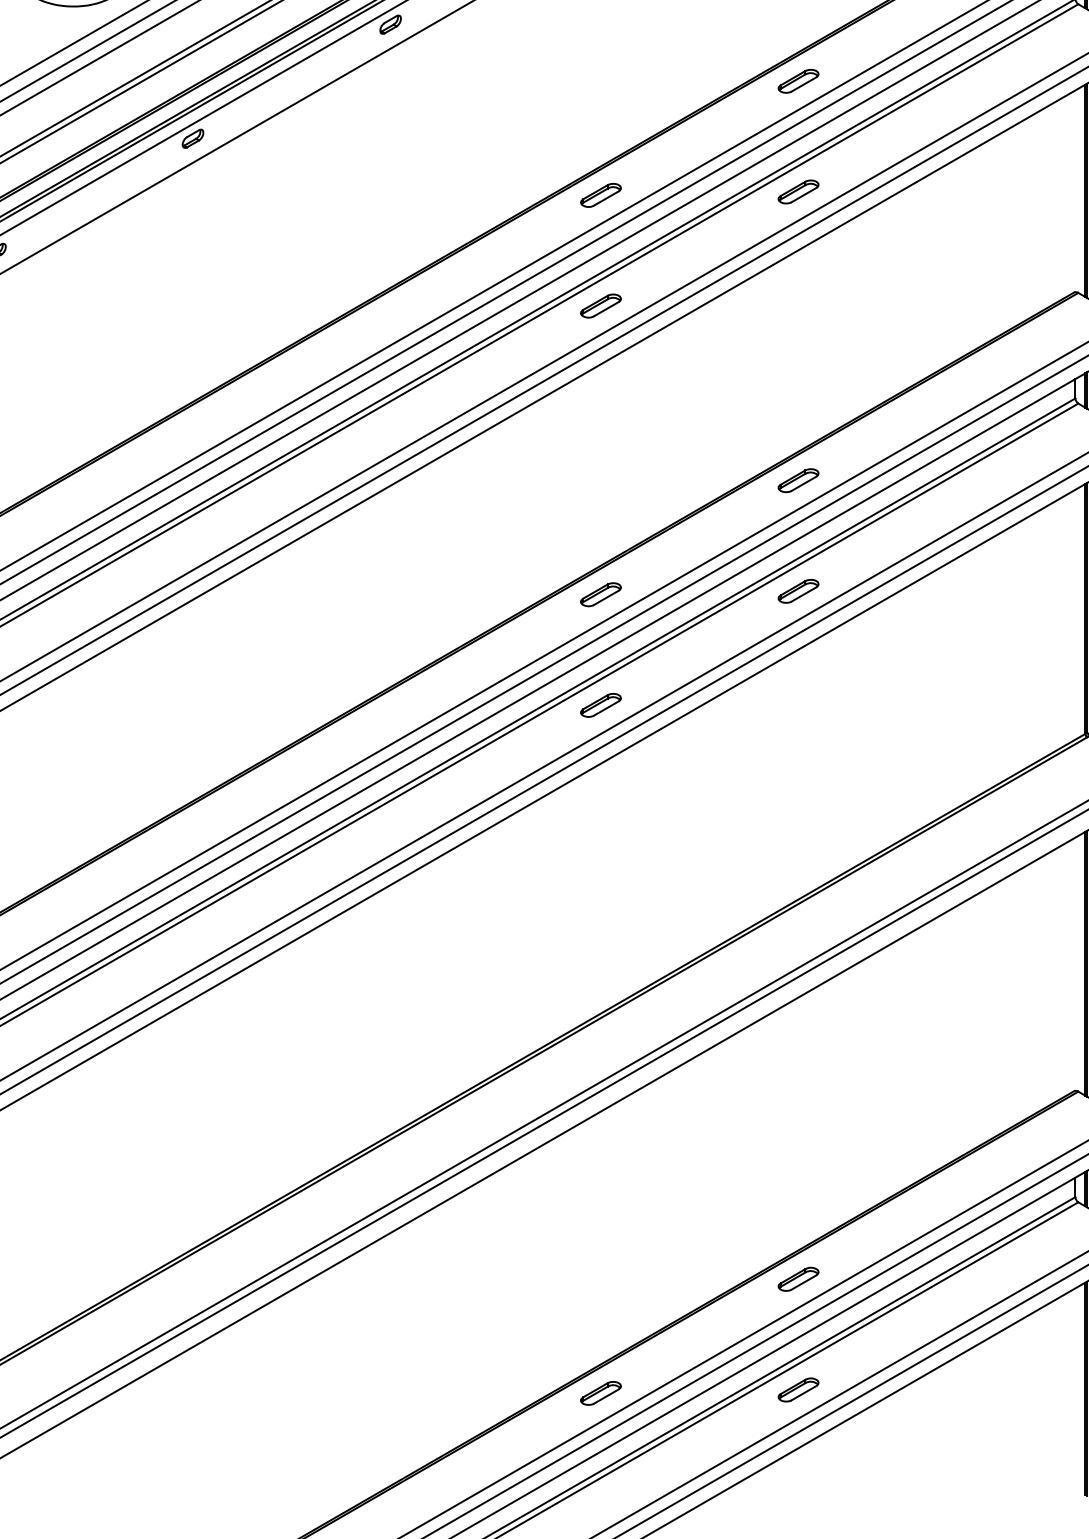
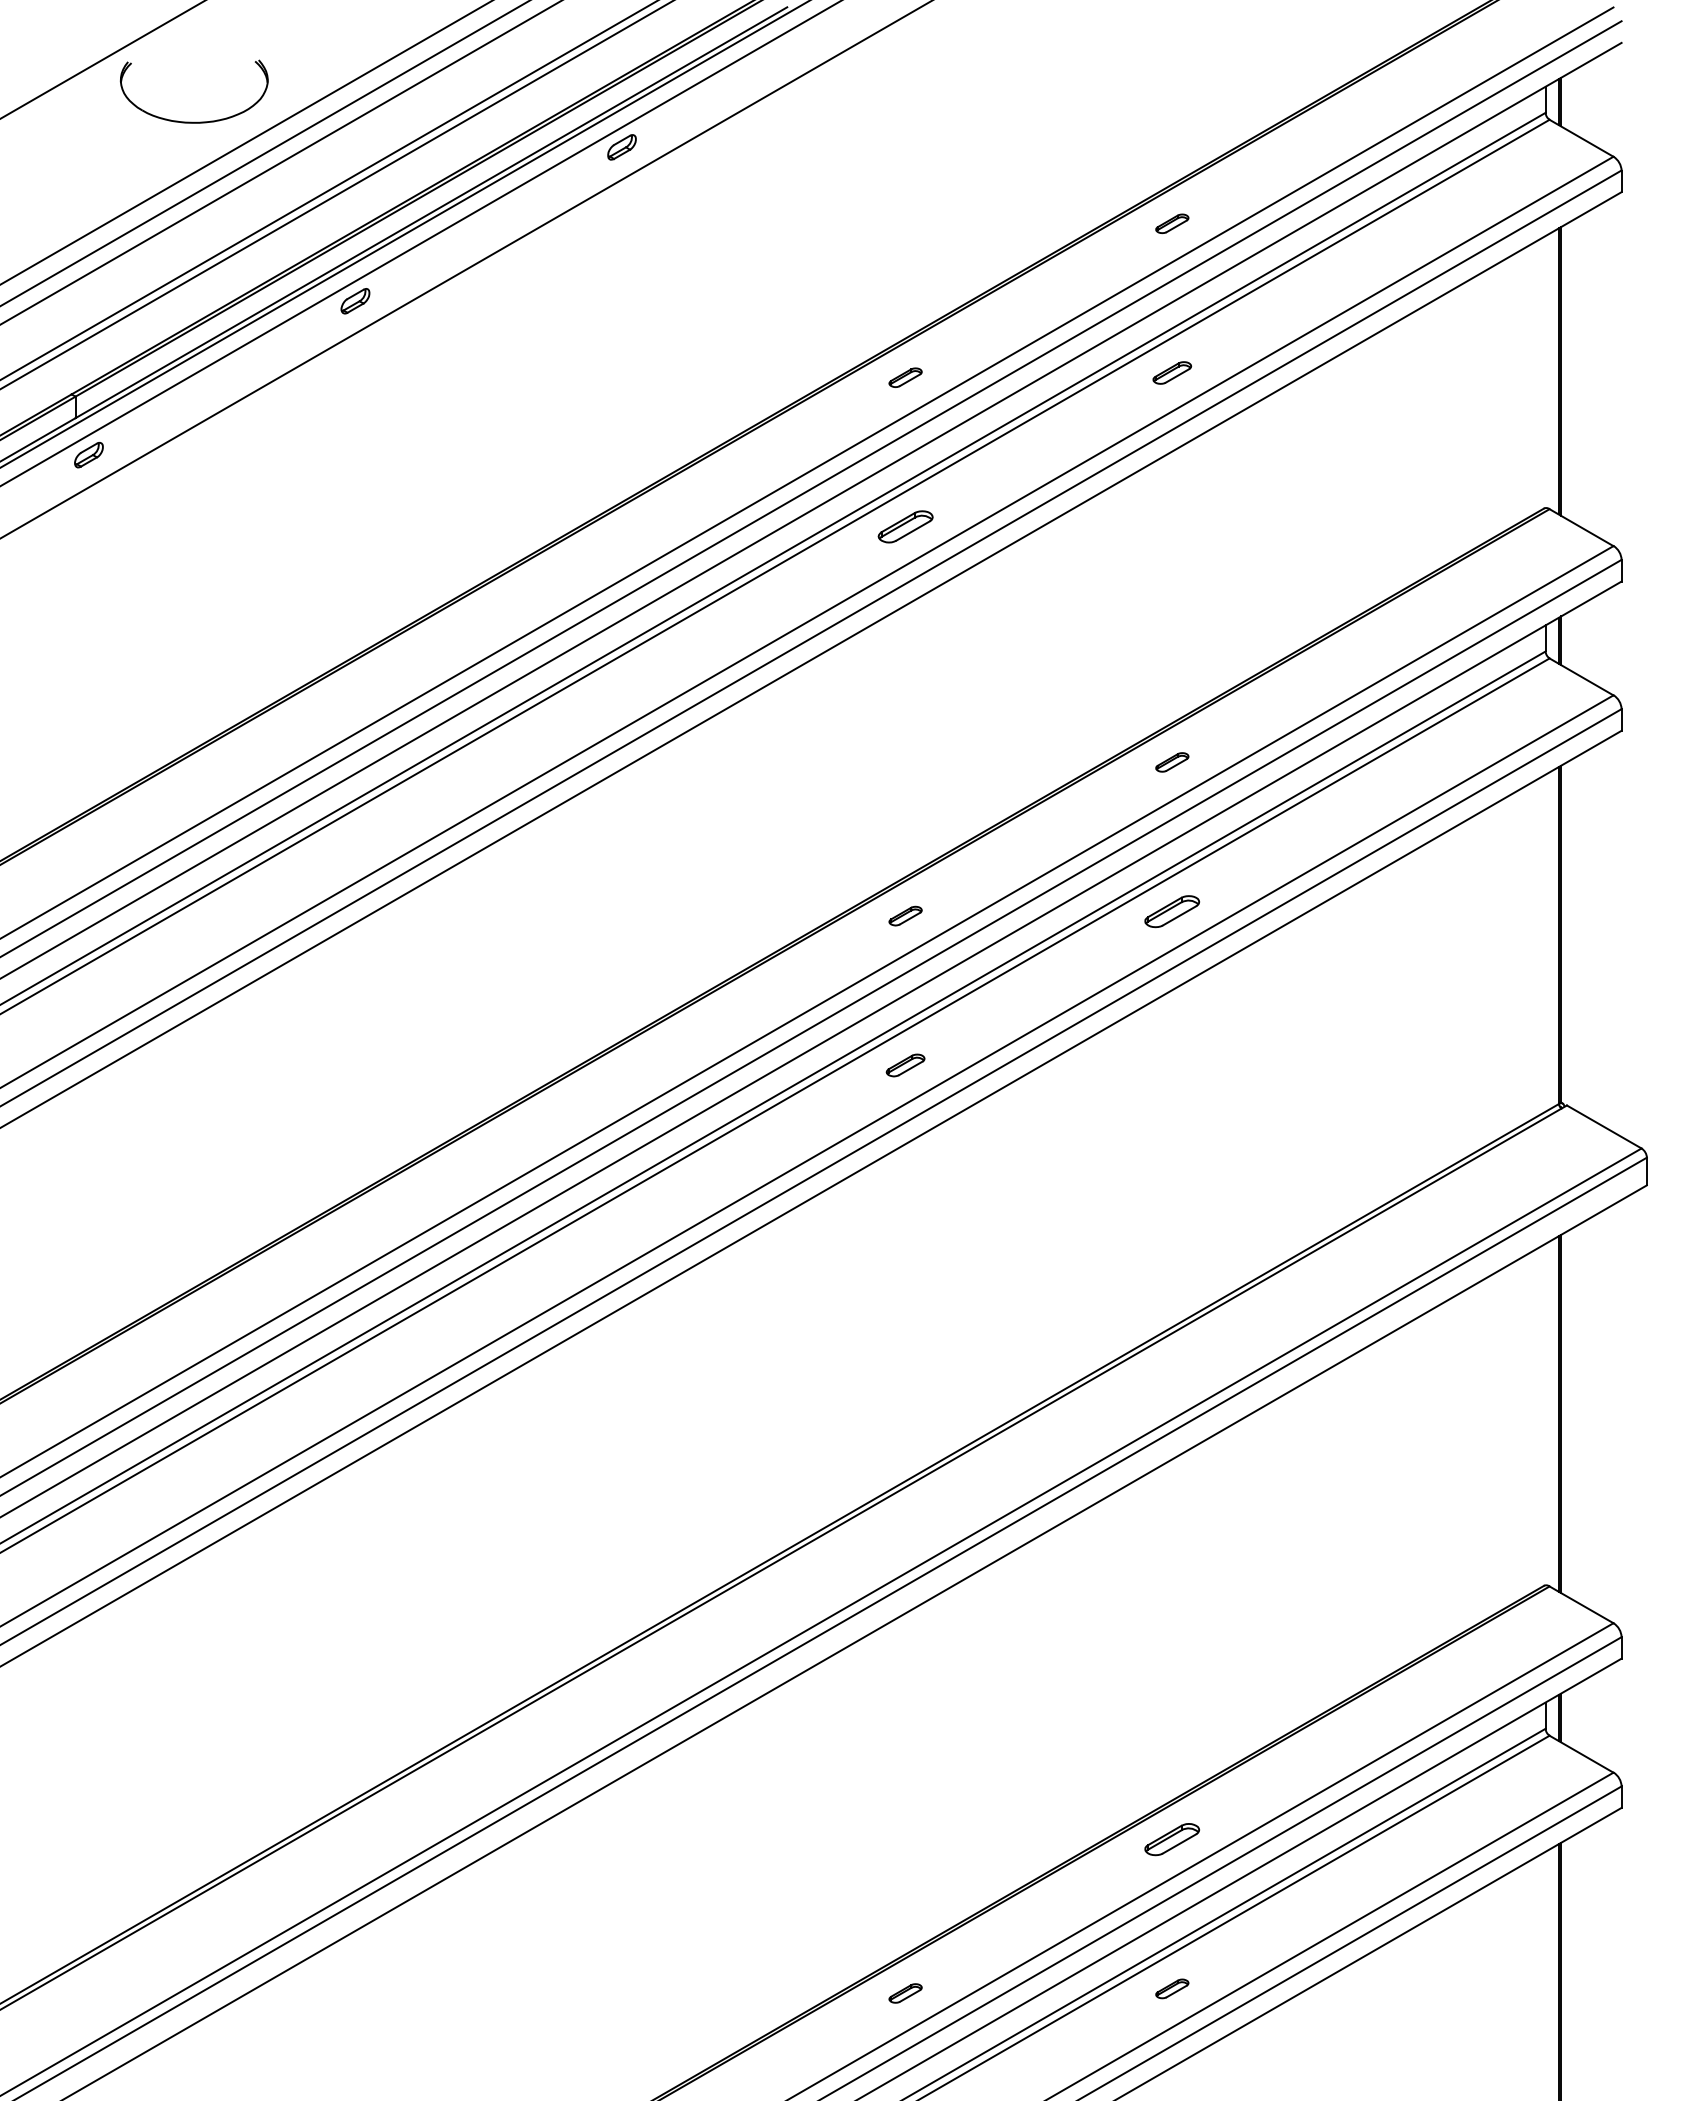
part: (798, 81) -> (1172, 223), size x0.6
part: (798, 191) -> (1172, 372), size x0.7
part: (600, 195) -> (905, 377), size x0.6
part: (798, 480) -> (1172, 762), size x0.6
part: (600, 594) -> (905, 915), size x0.6
part: (600, 705) -> (905, 1065), size x0.7
part: (798, 1389) -> (1172, 1988), size x0.6
part: (600, 1393) -> (905, 1993), size x0.6

